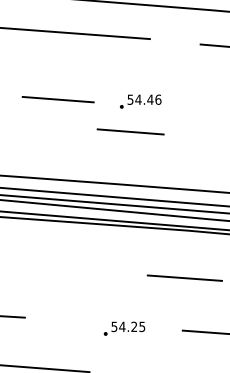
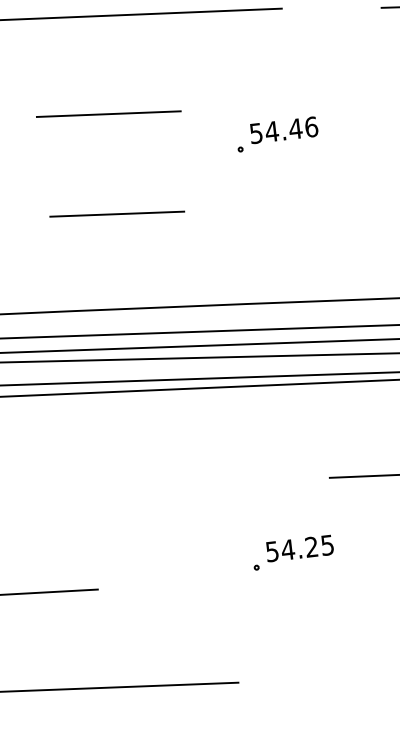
line: (57, 99) -> (107, 114), moved
line: (130, 131) -> (116, 213), moved
part: (124, 328) -> (292, 552), moved

